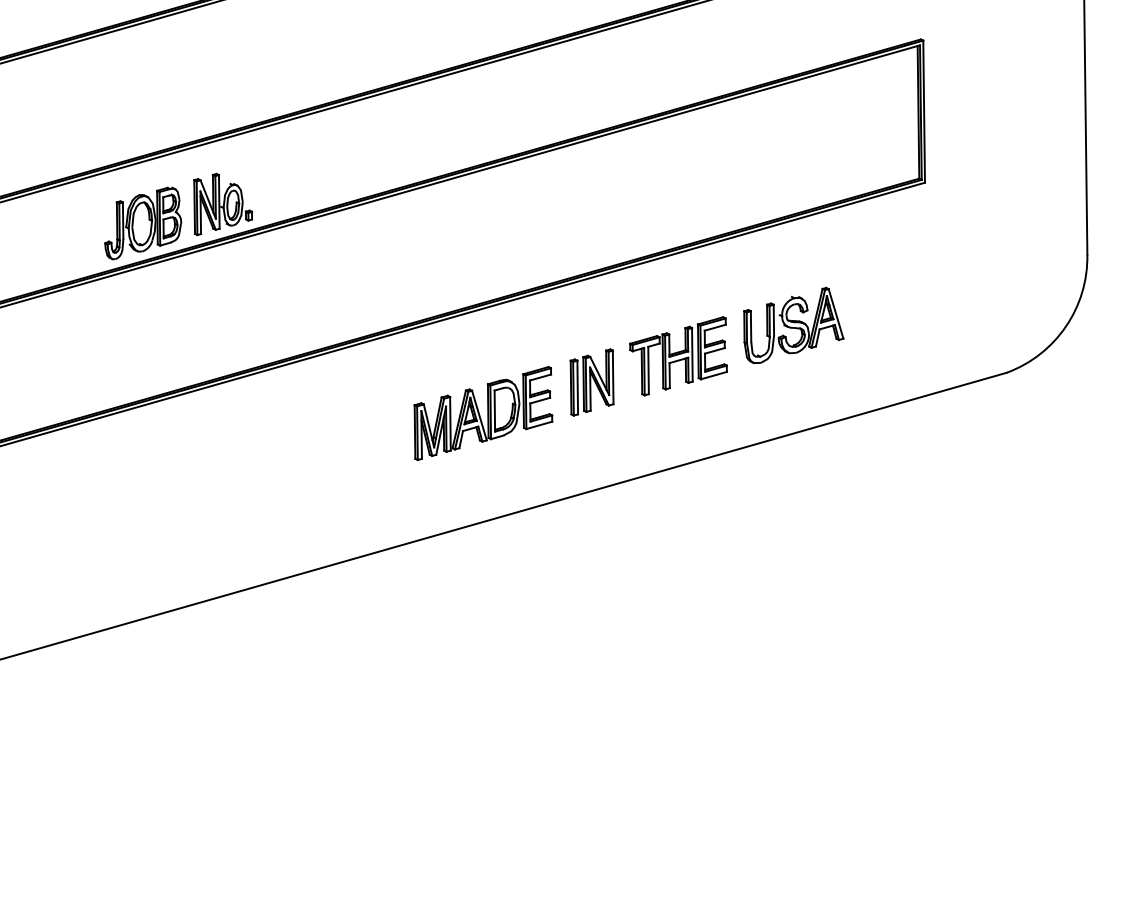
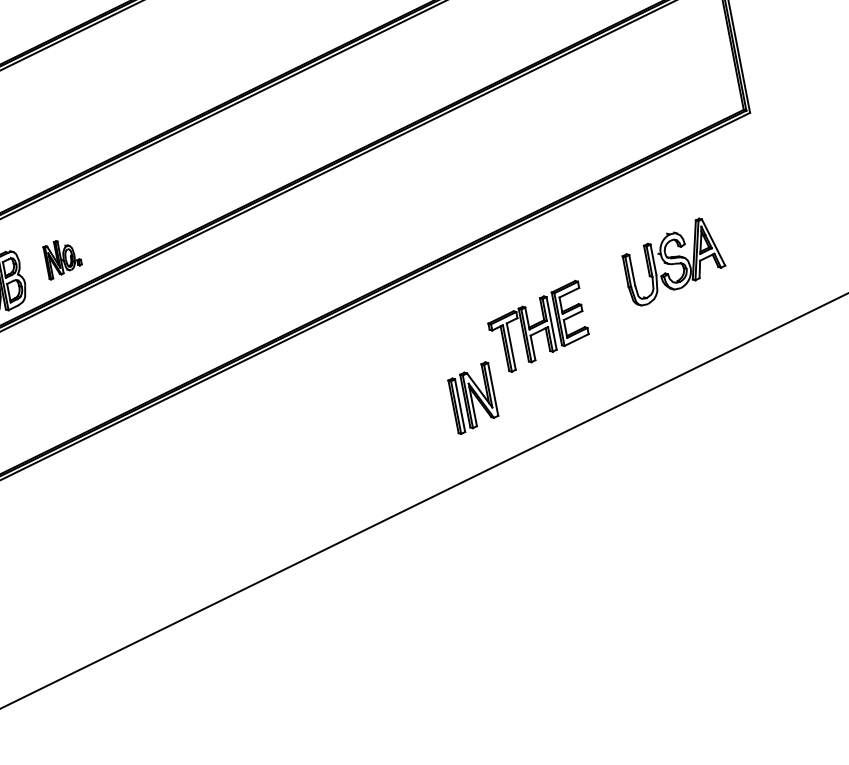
part: (222, 204) -> (62, 258), size x0.6
part: (793, 324) -> (673, 260), moved
part: (591, 382) -> (472, 398), moved
part: (483, 413) -> (356, 418), removed

